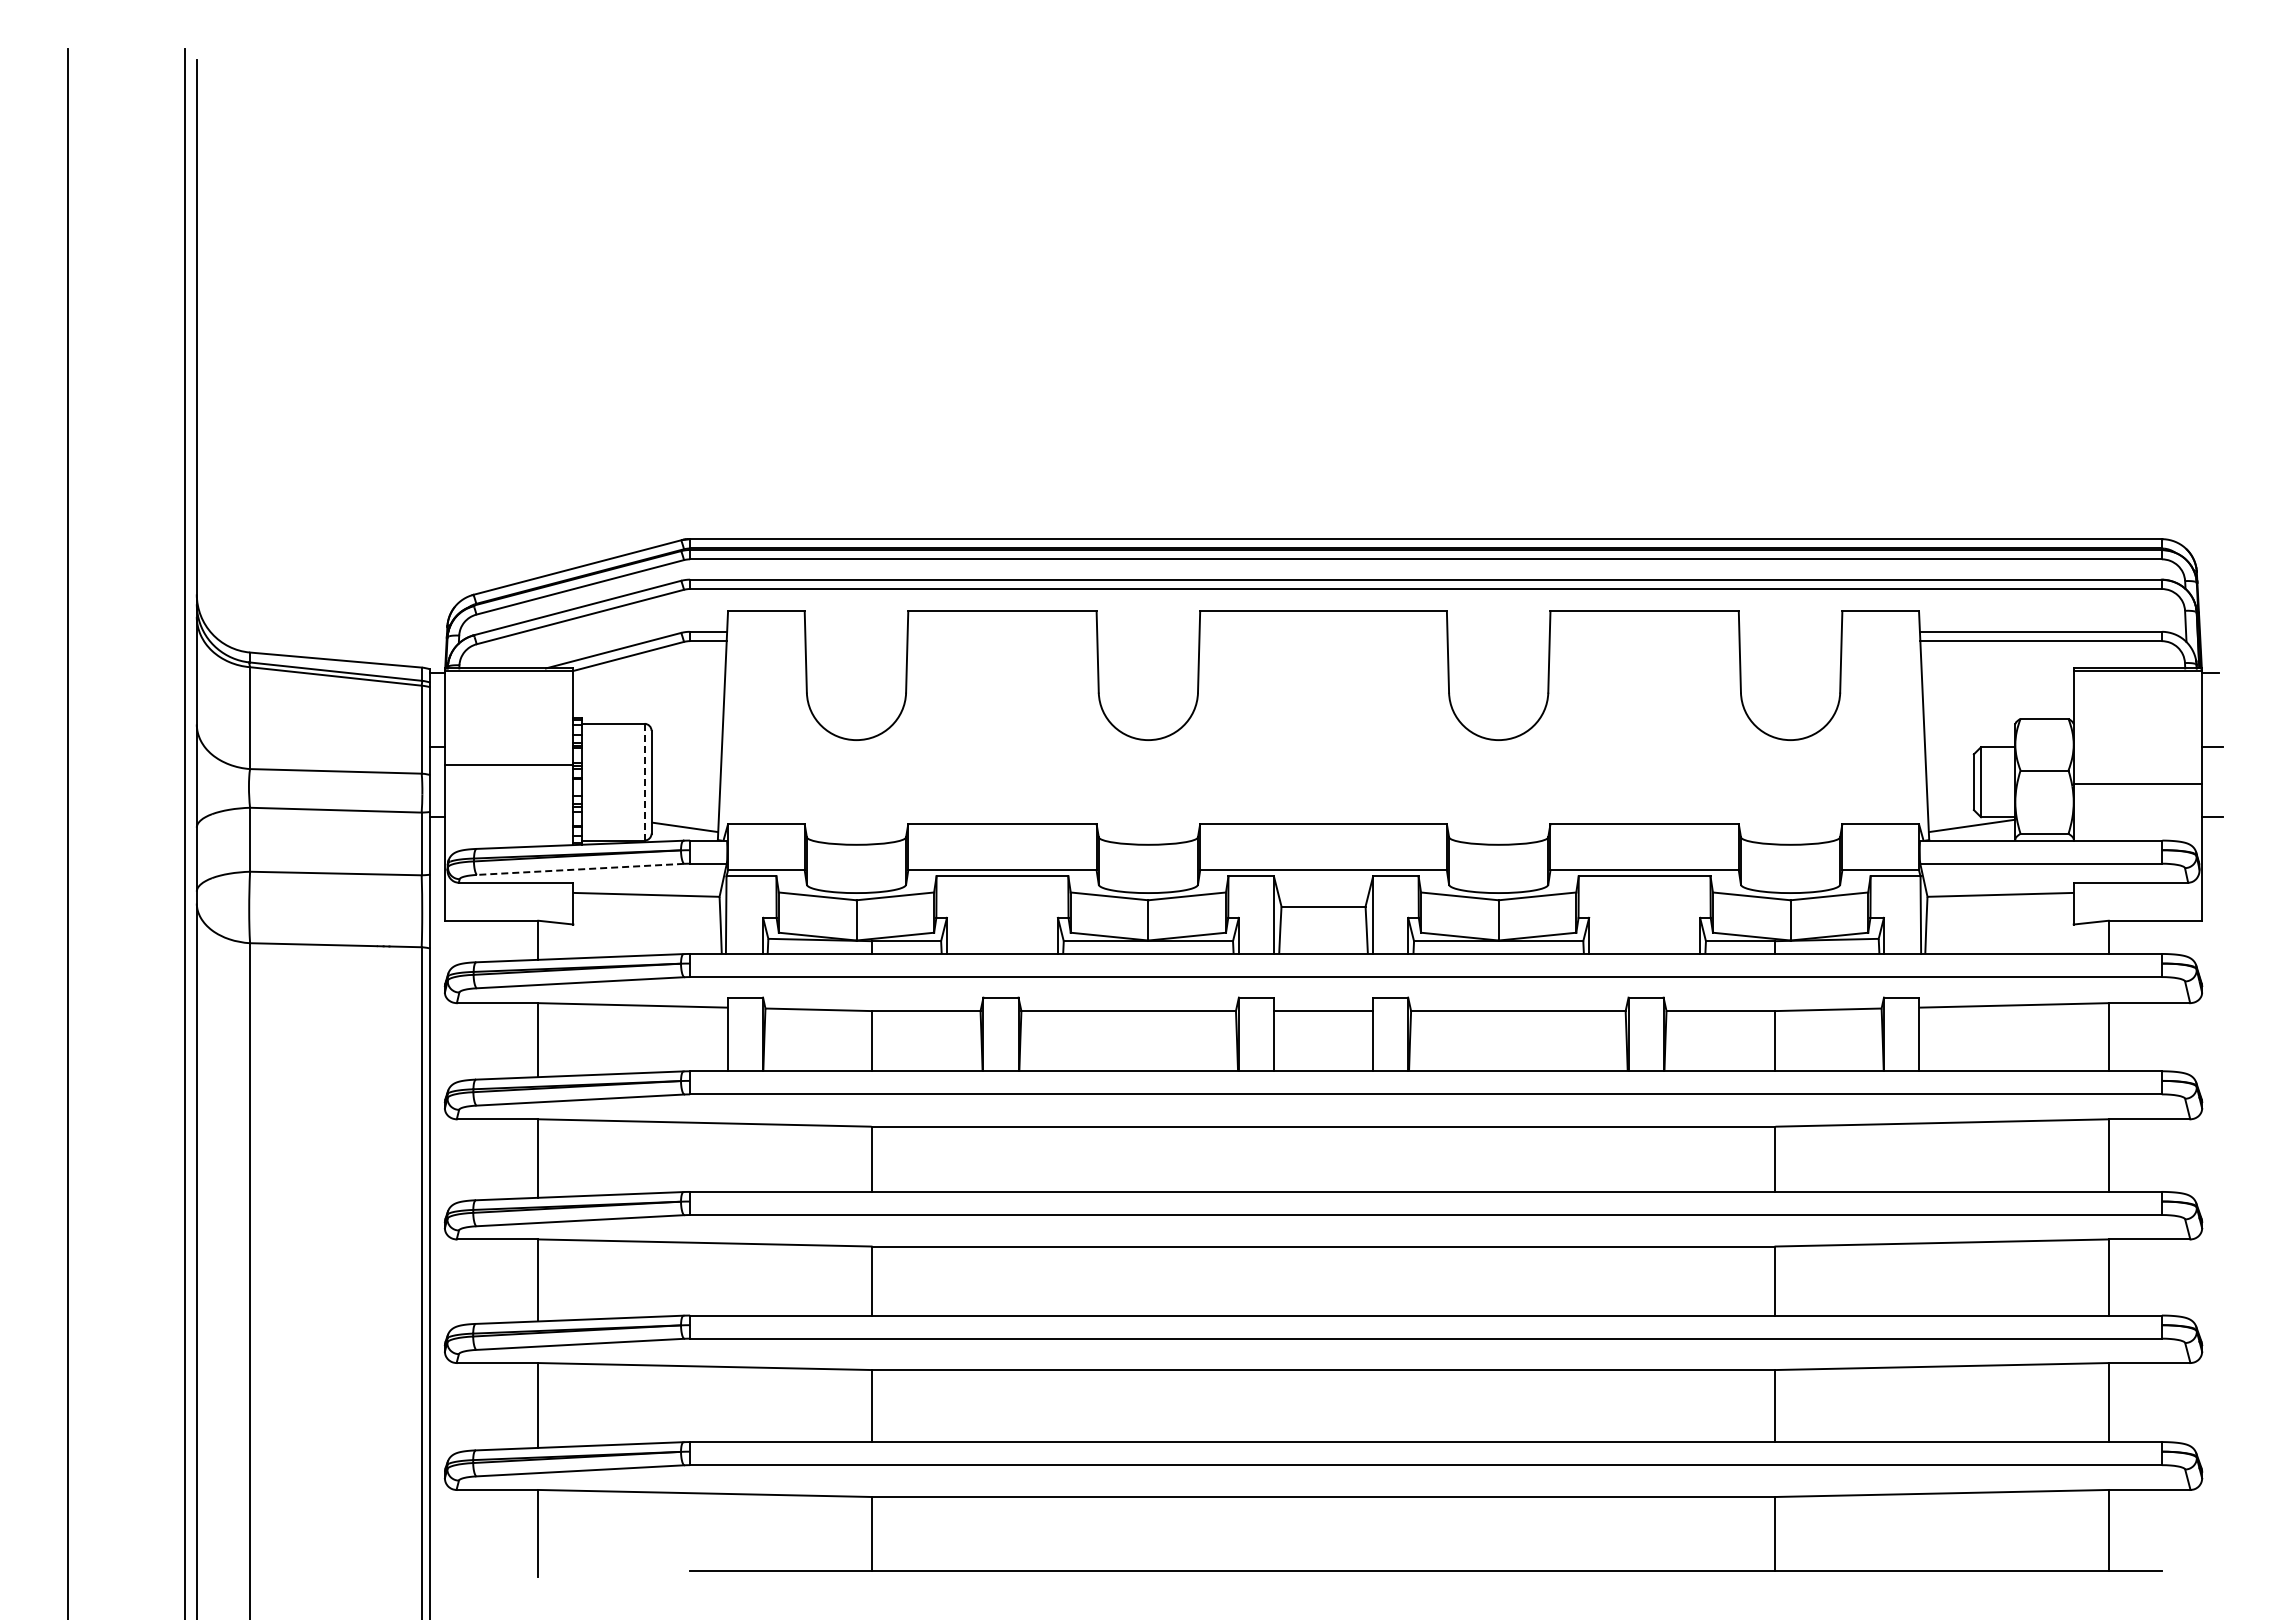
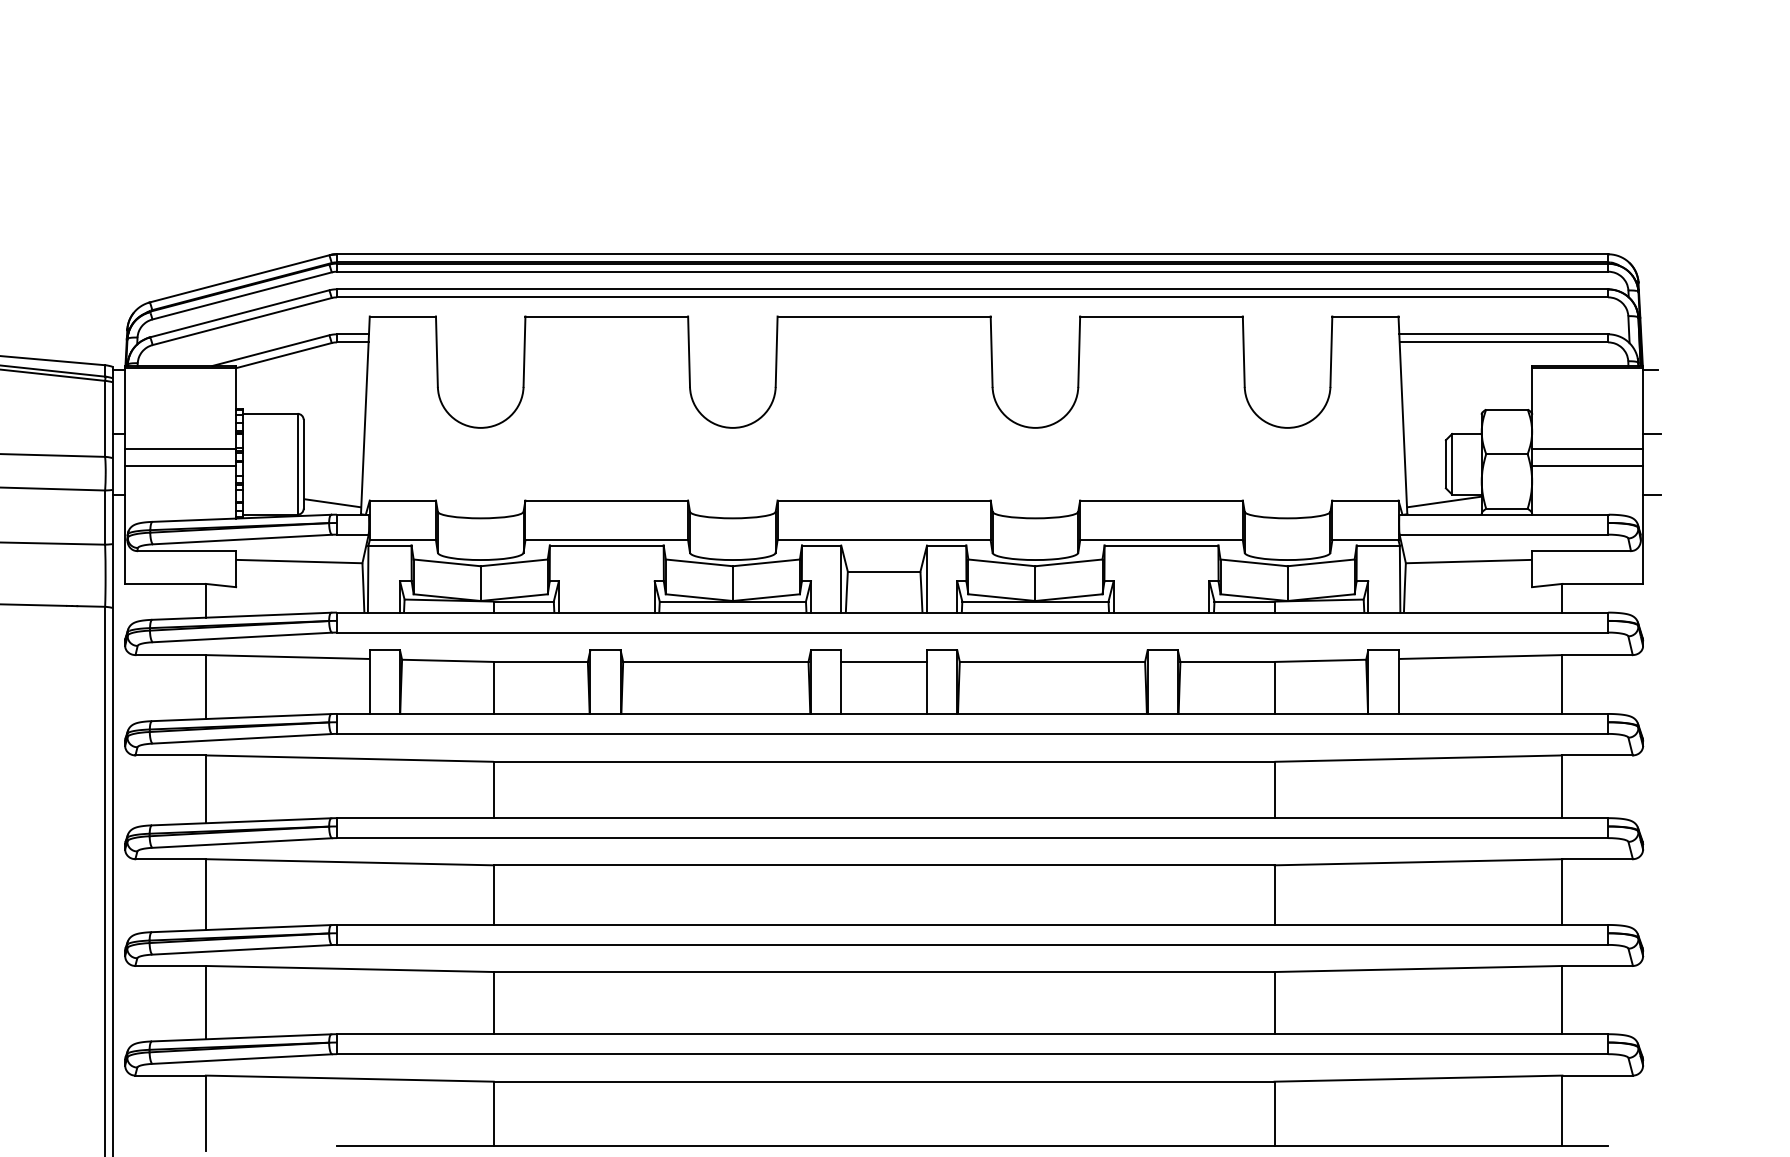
line: (2137, 765) -> (1587, 449), added
line: (644, 782) -> (297, 464), dashed -> solid
line: (508, 784) -> (180, 466), added
line: (580, 869) -> (242, 539), dashed -> solid

